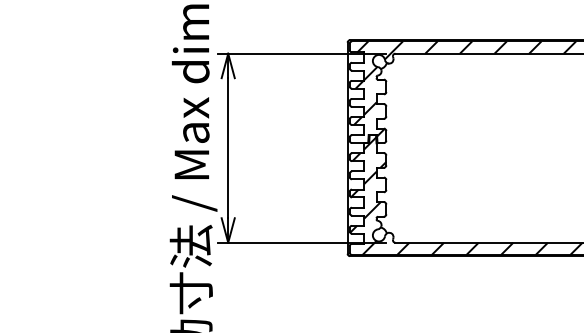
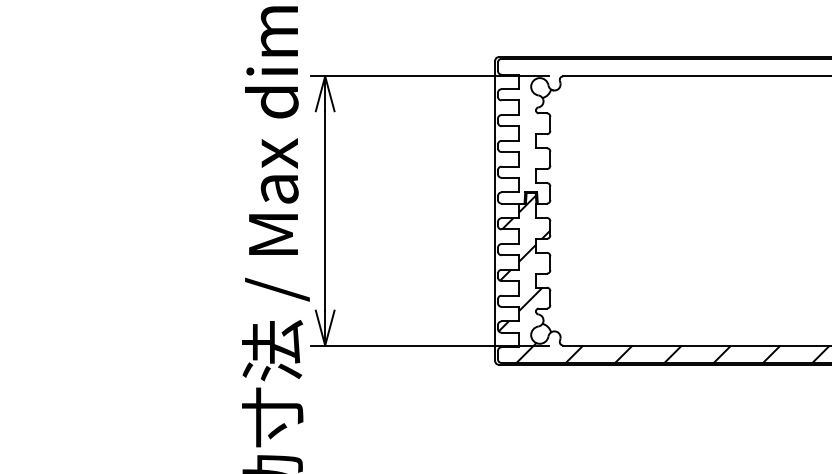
hatch: (465, 88) -> (662, 126), removed

